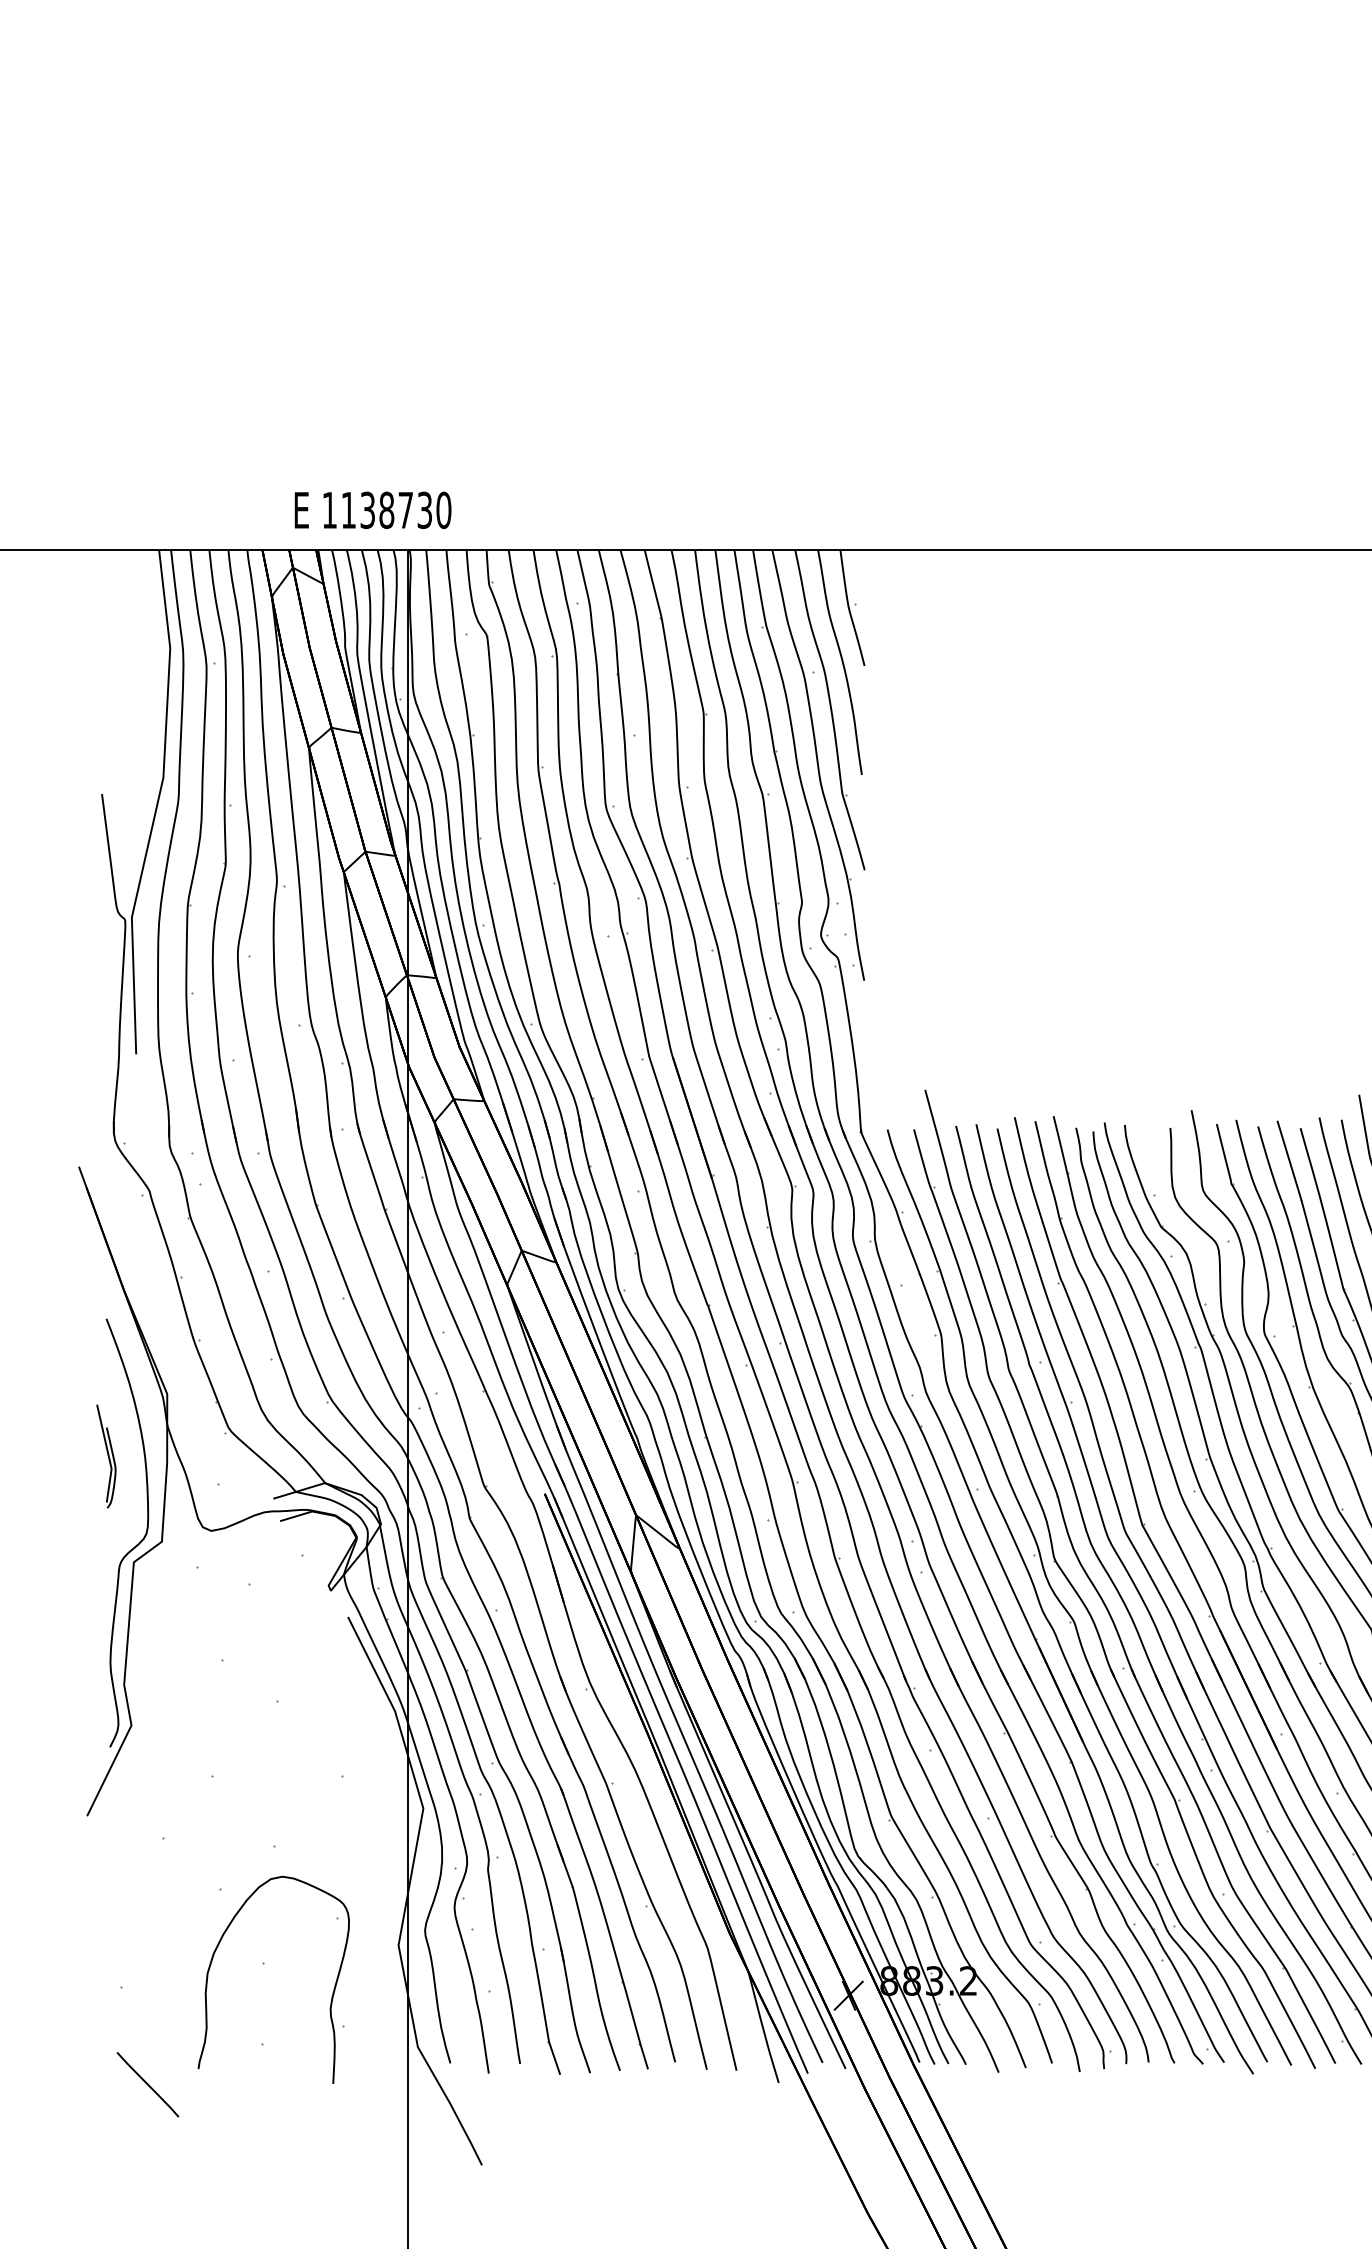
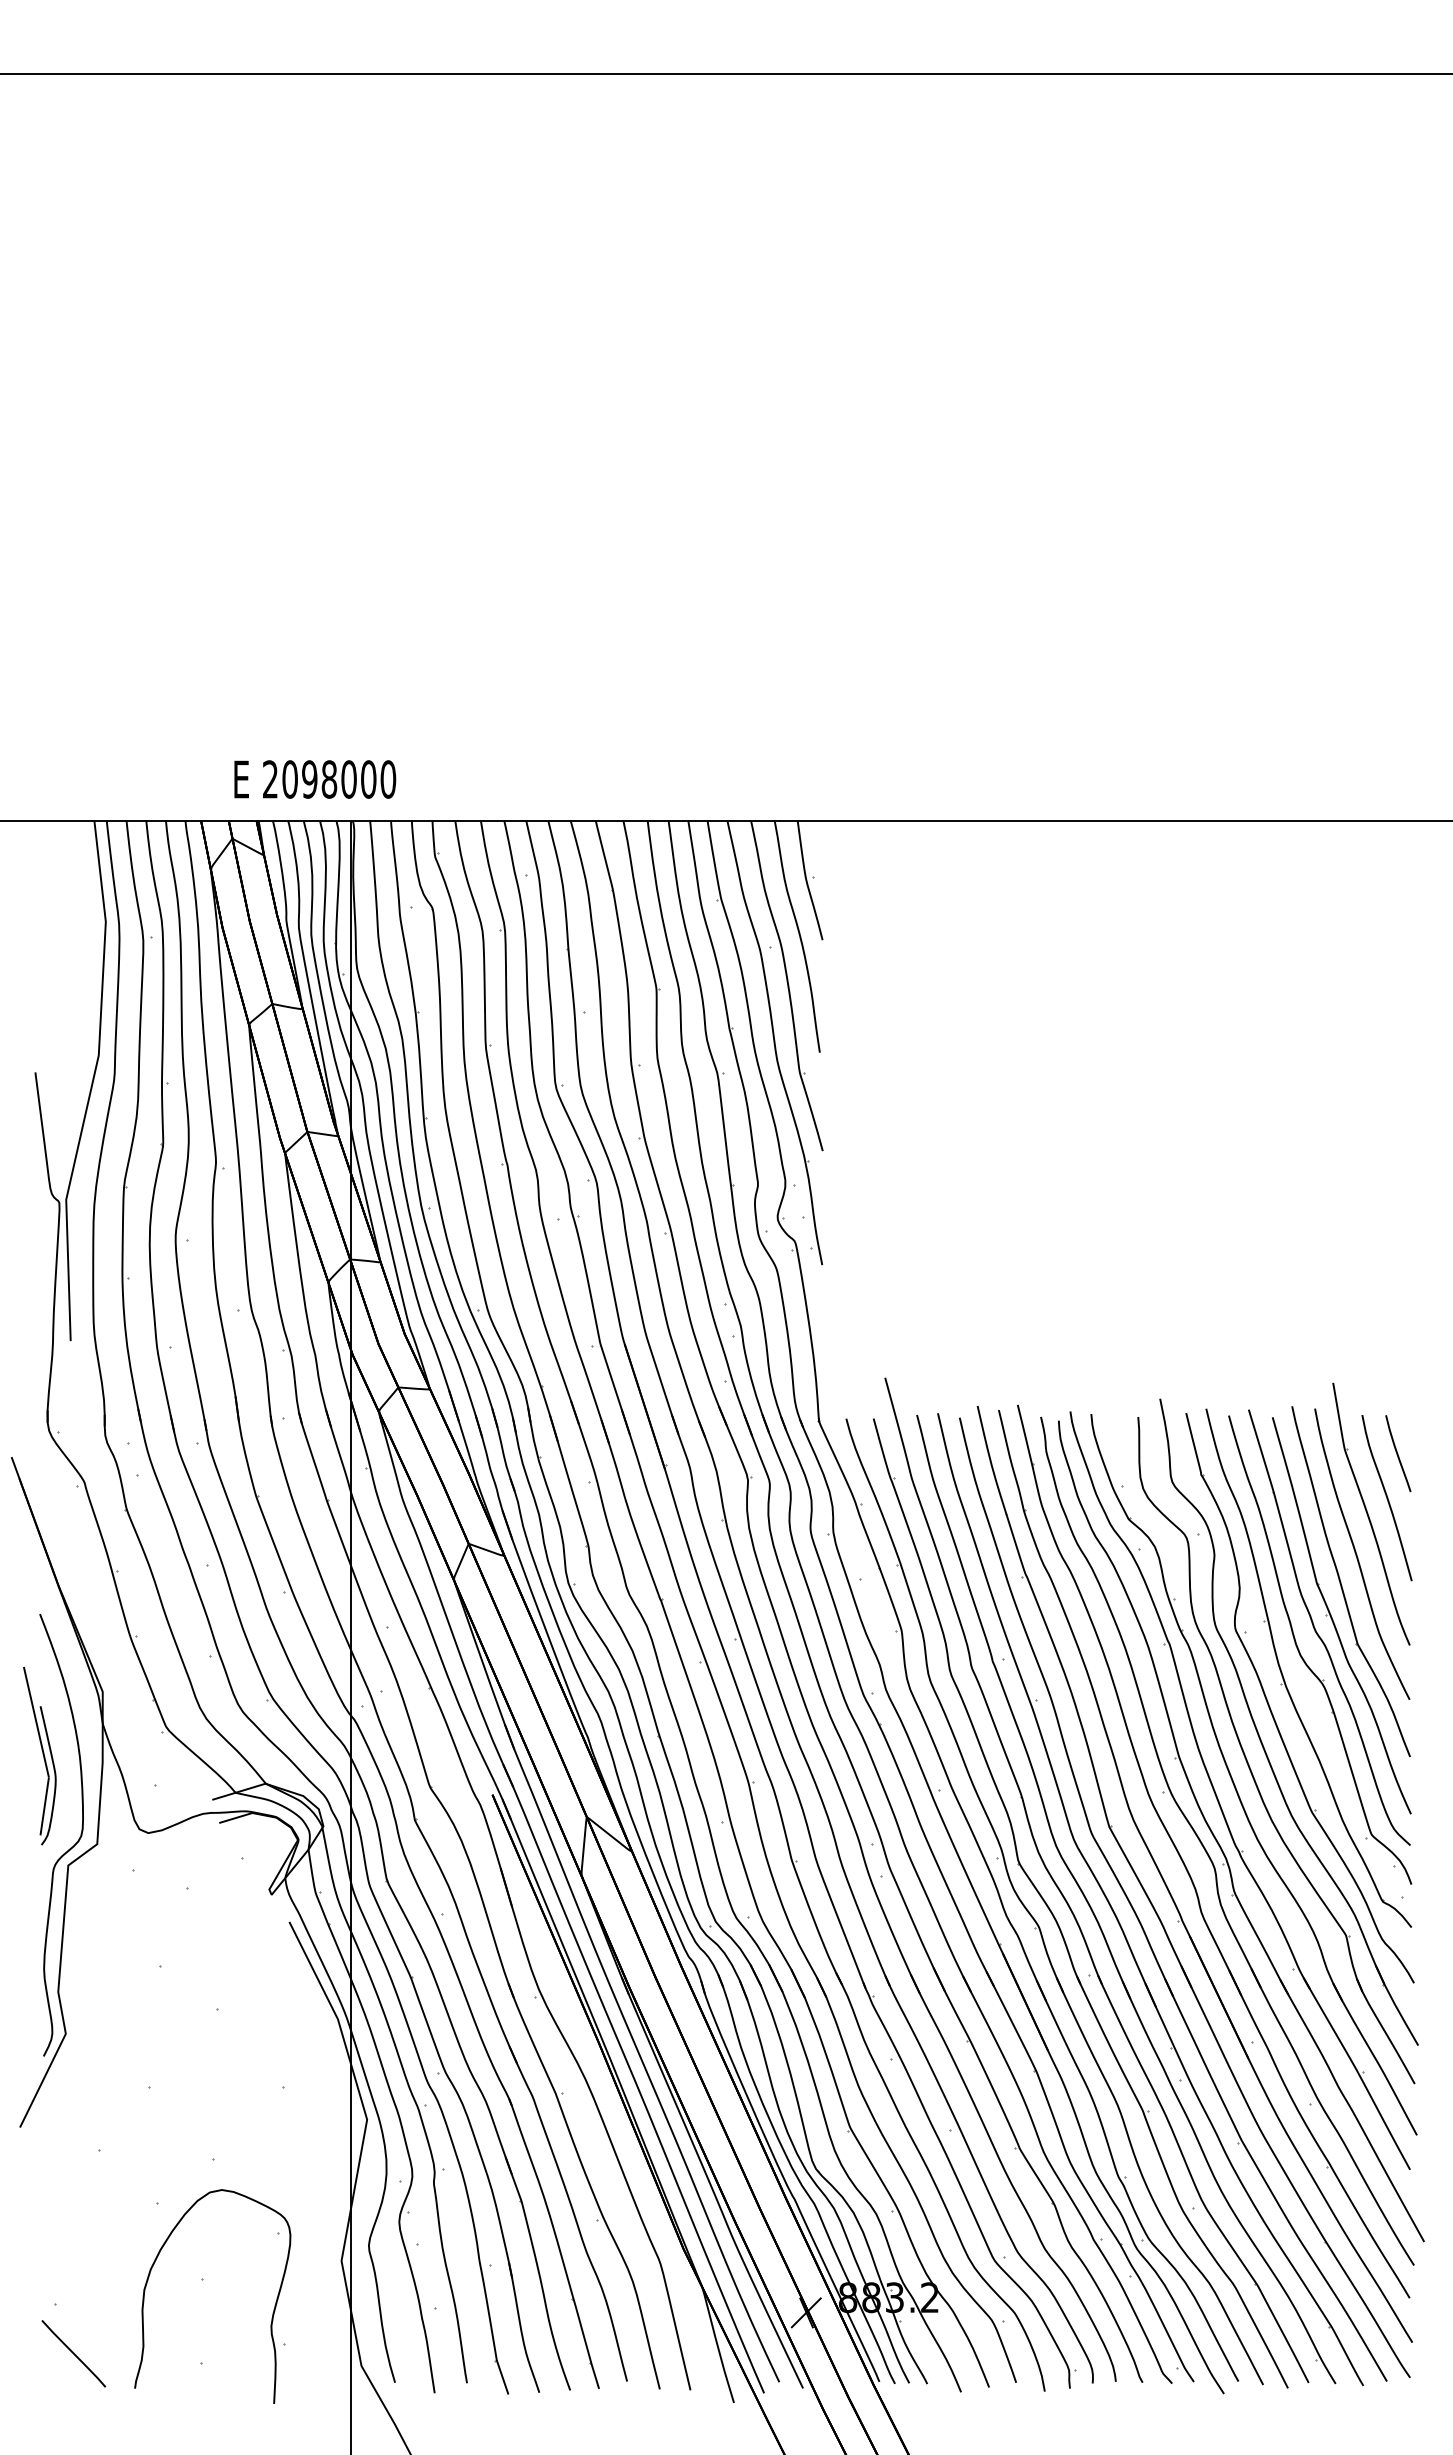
text: (377, 510) -> (319, 779), 1138730 -> 2098000
part: (105, 1456) -> (39, 1756), size x1.67
line: (147, 2084) -> (73, 2353), moved

